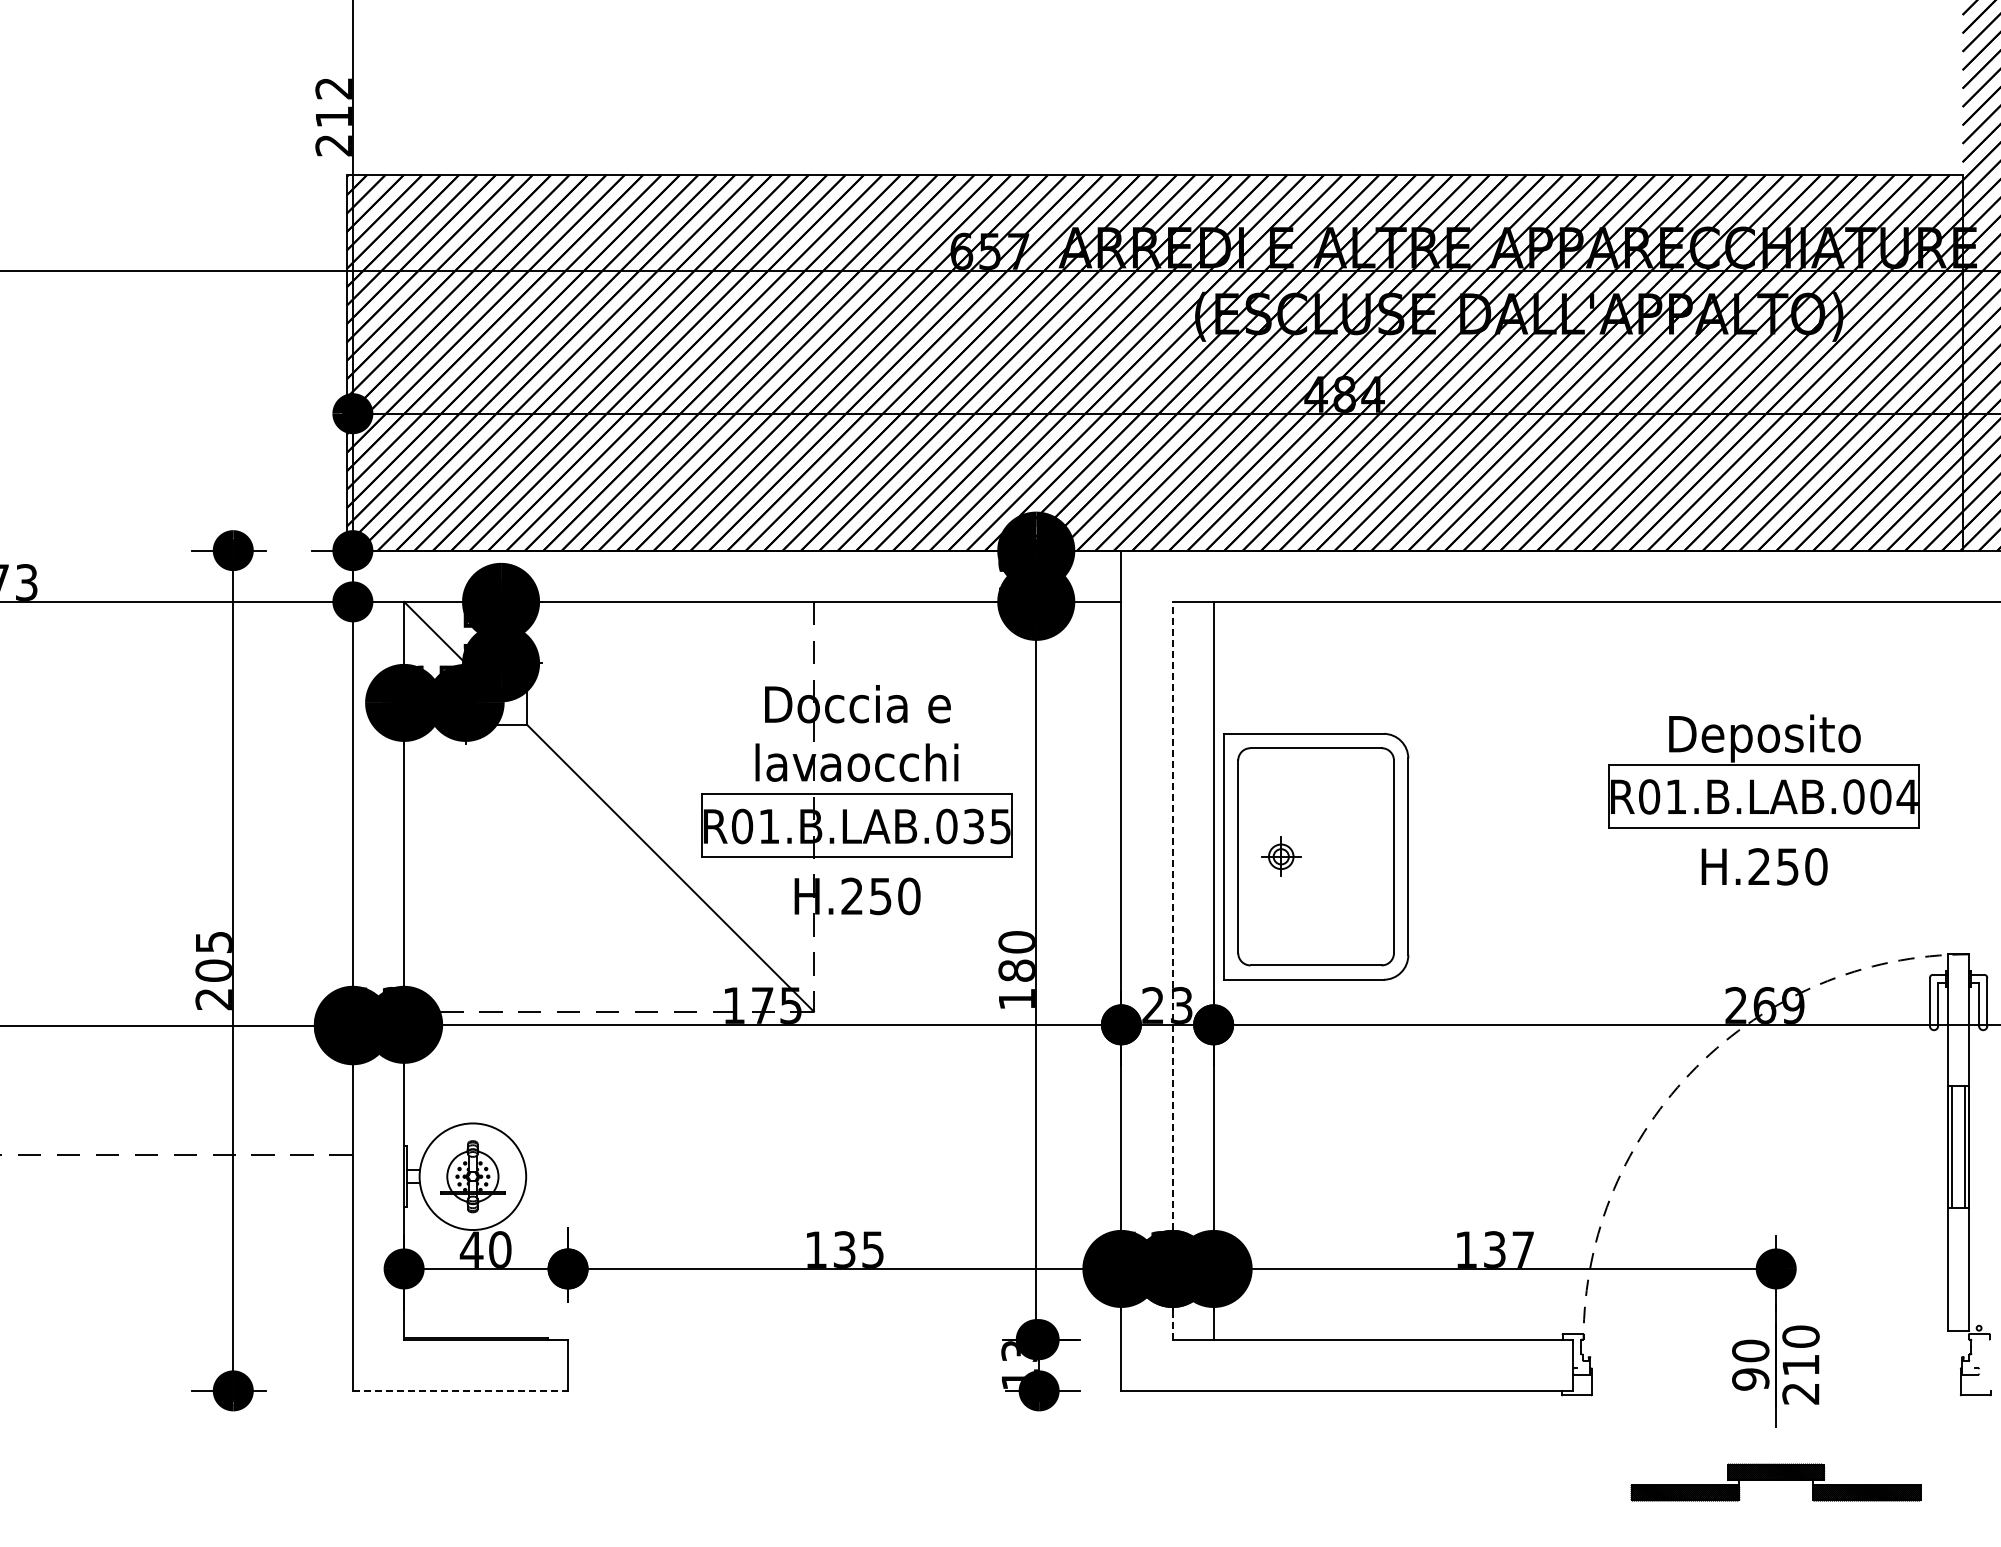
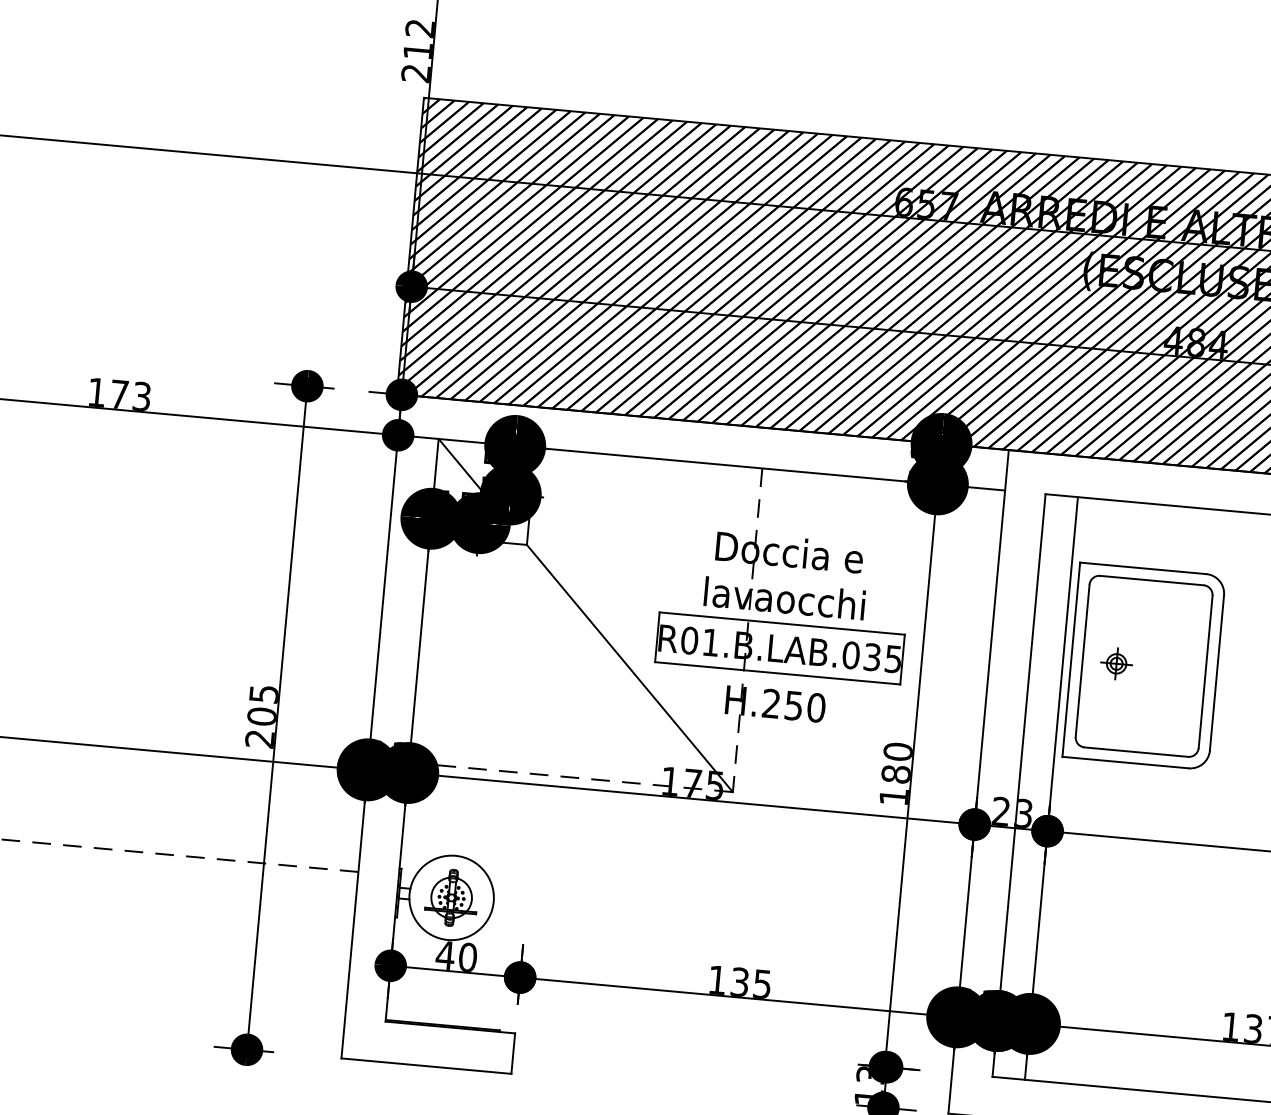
part: (1316, 856) -> (1144, 666), moved
line: (1172, 970) -> (1018, 785), dashed -> solid
line: (460, 1390) -> (426, 1065), dashed -> solid

